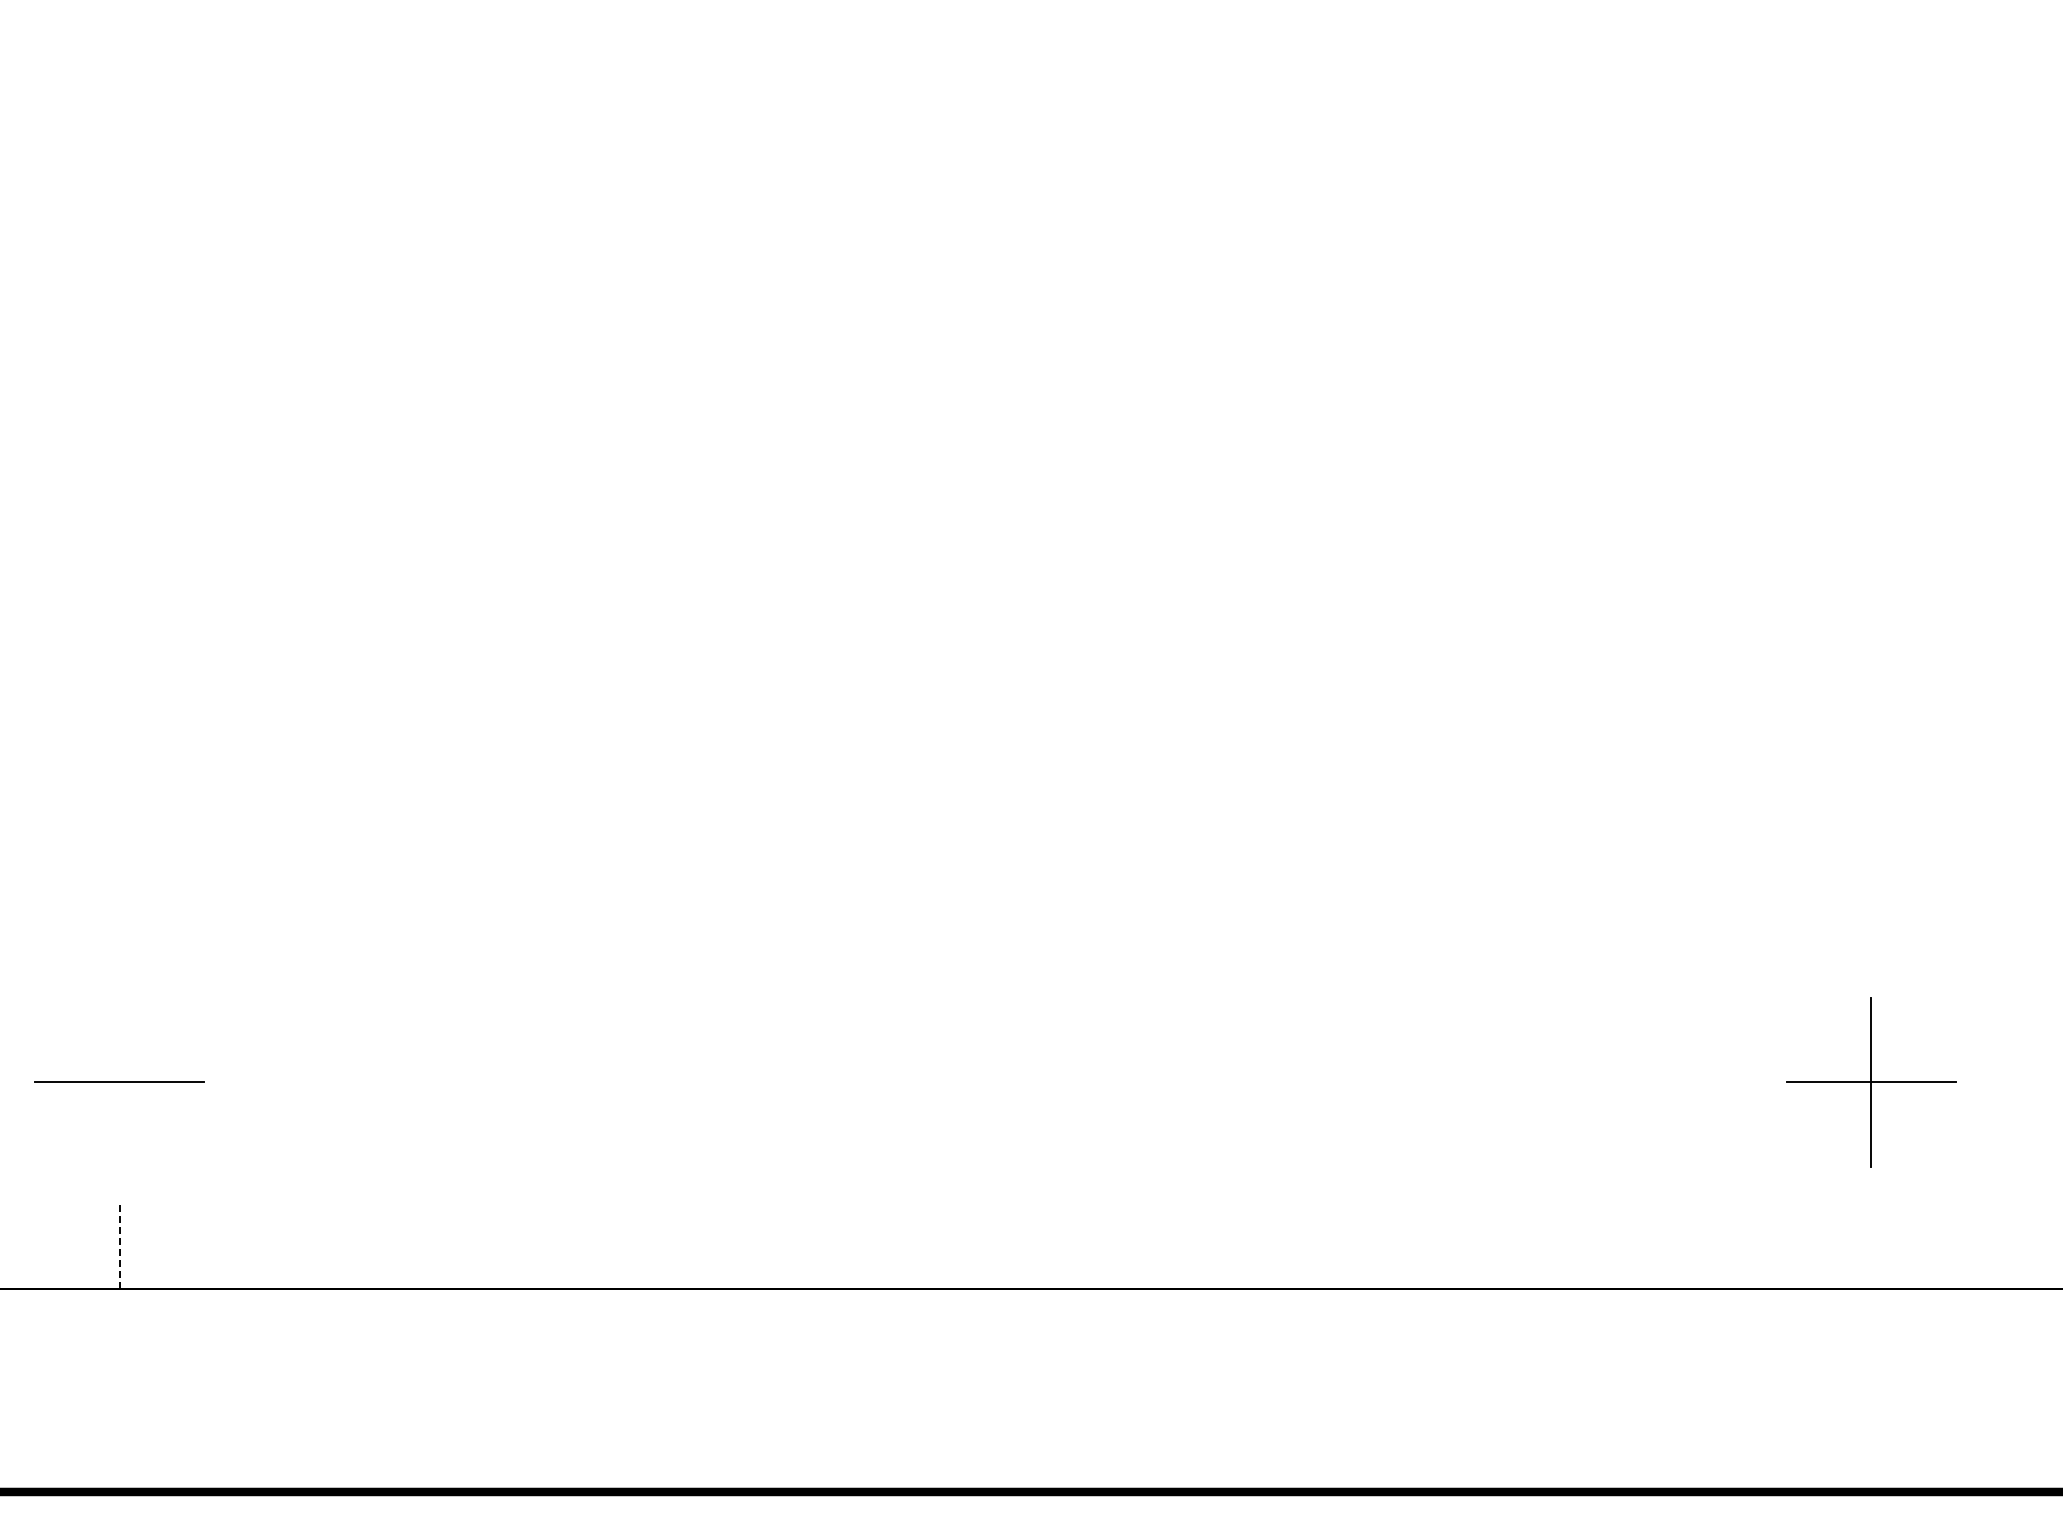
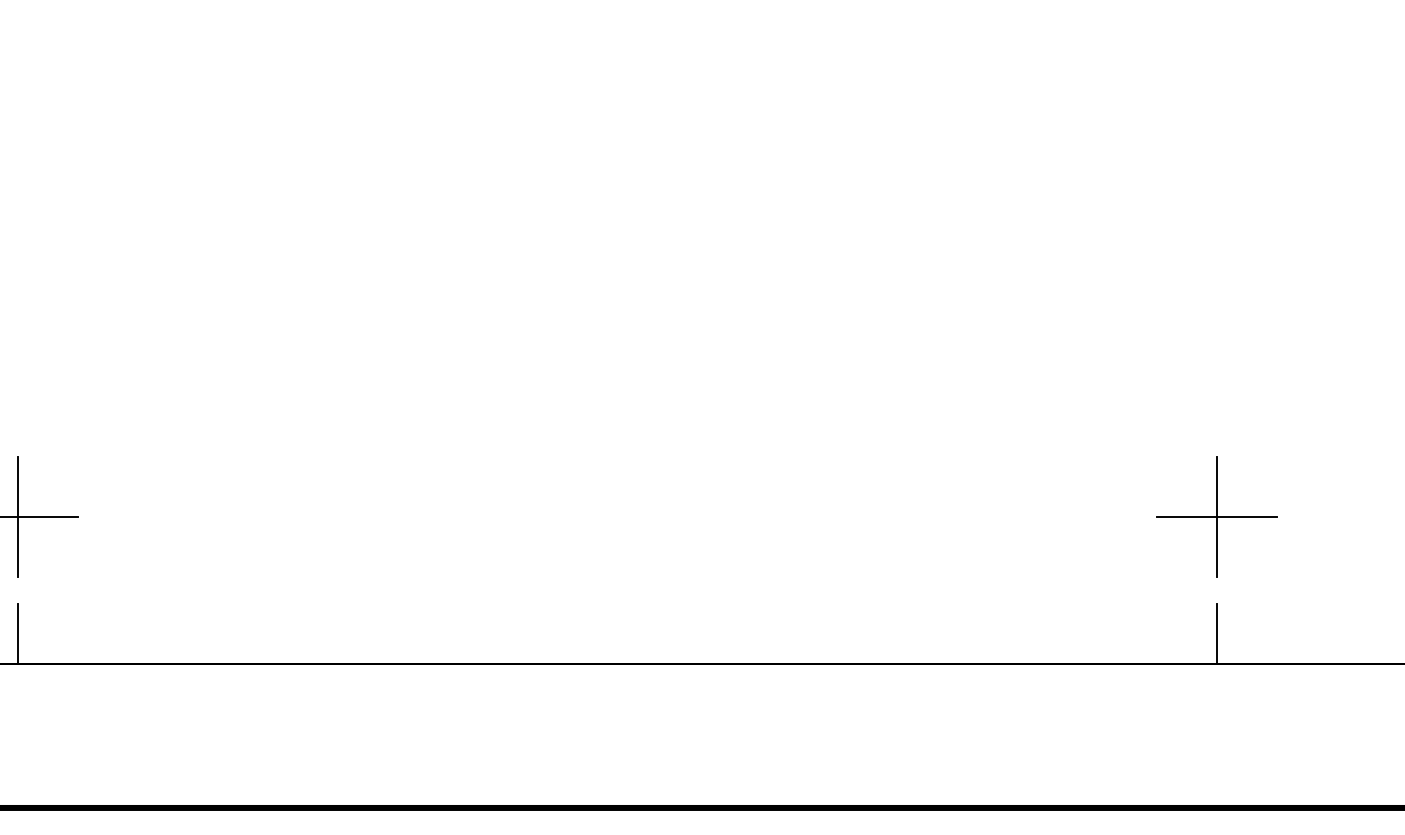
line: (119, 1081) -> (17, 516), added
part: (1871, 1082) -> (1217, 517), moved
line: (119, 1246) -> (17, 633), dashed -> solid
line: (1810, 1246) -> (1217, 633), added

